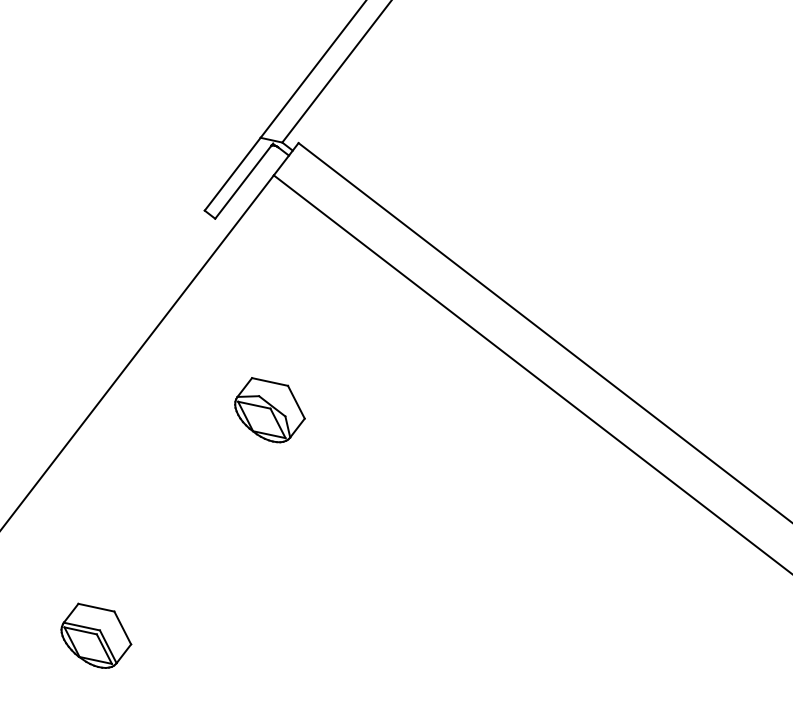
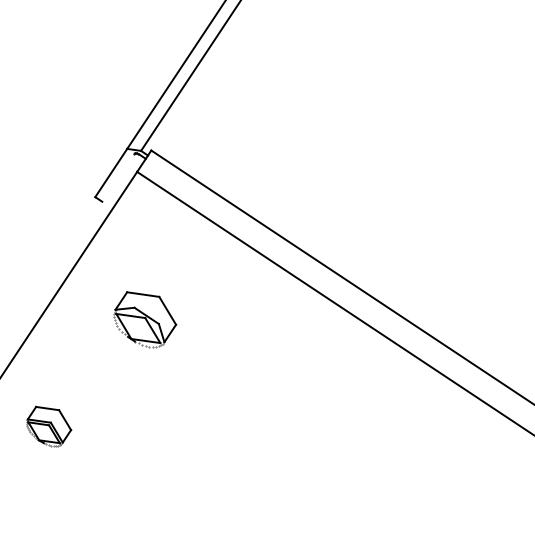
line: (243, 182) -> (118, 177), removed
part: (270, 411) -> (145, 320), size x1.4
part: (97, 636) -> (49, 426), moved

